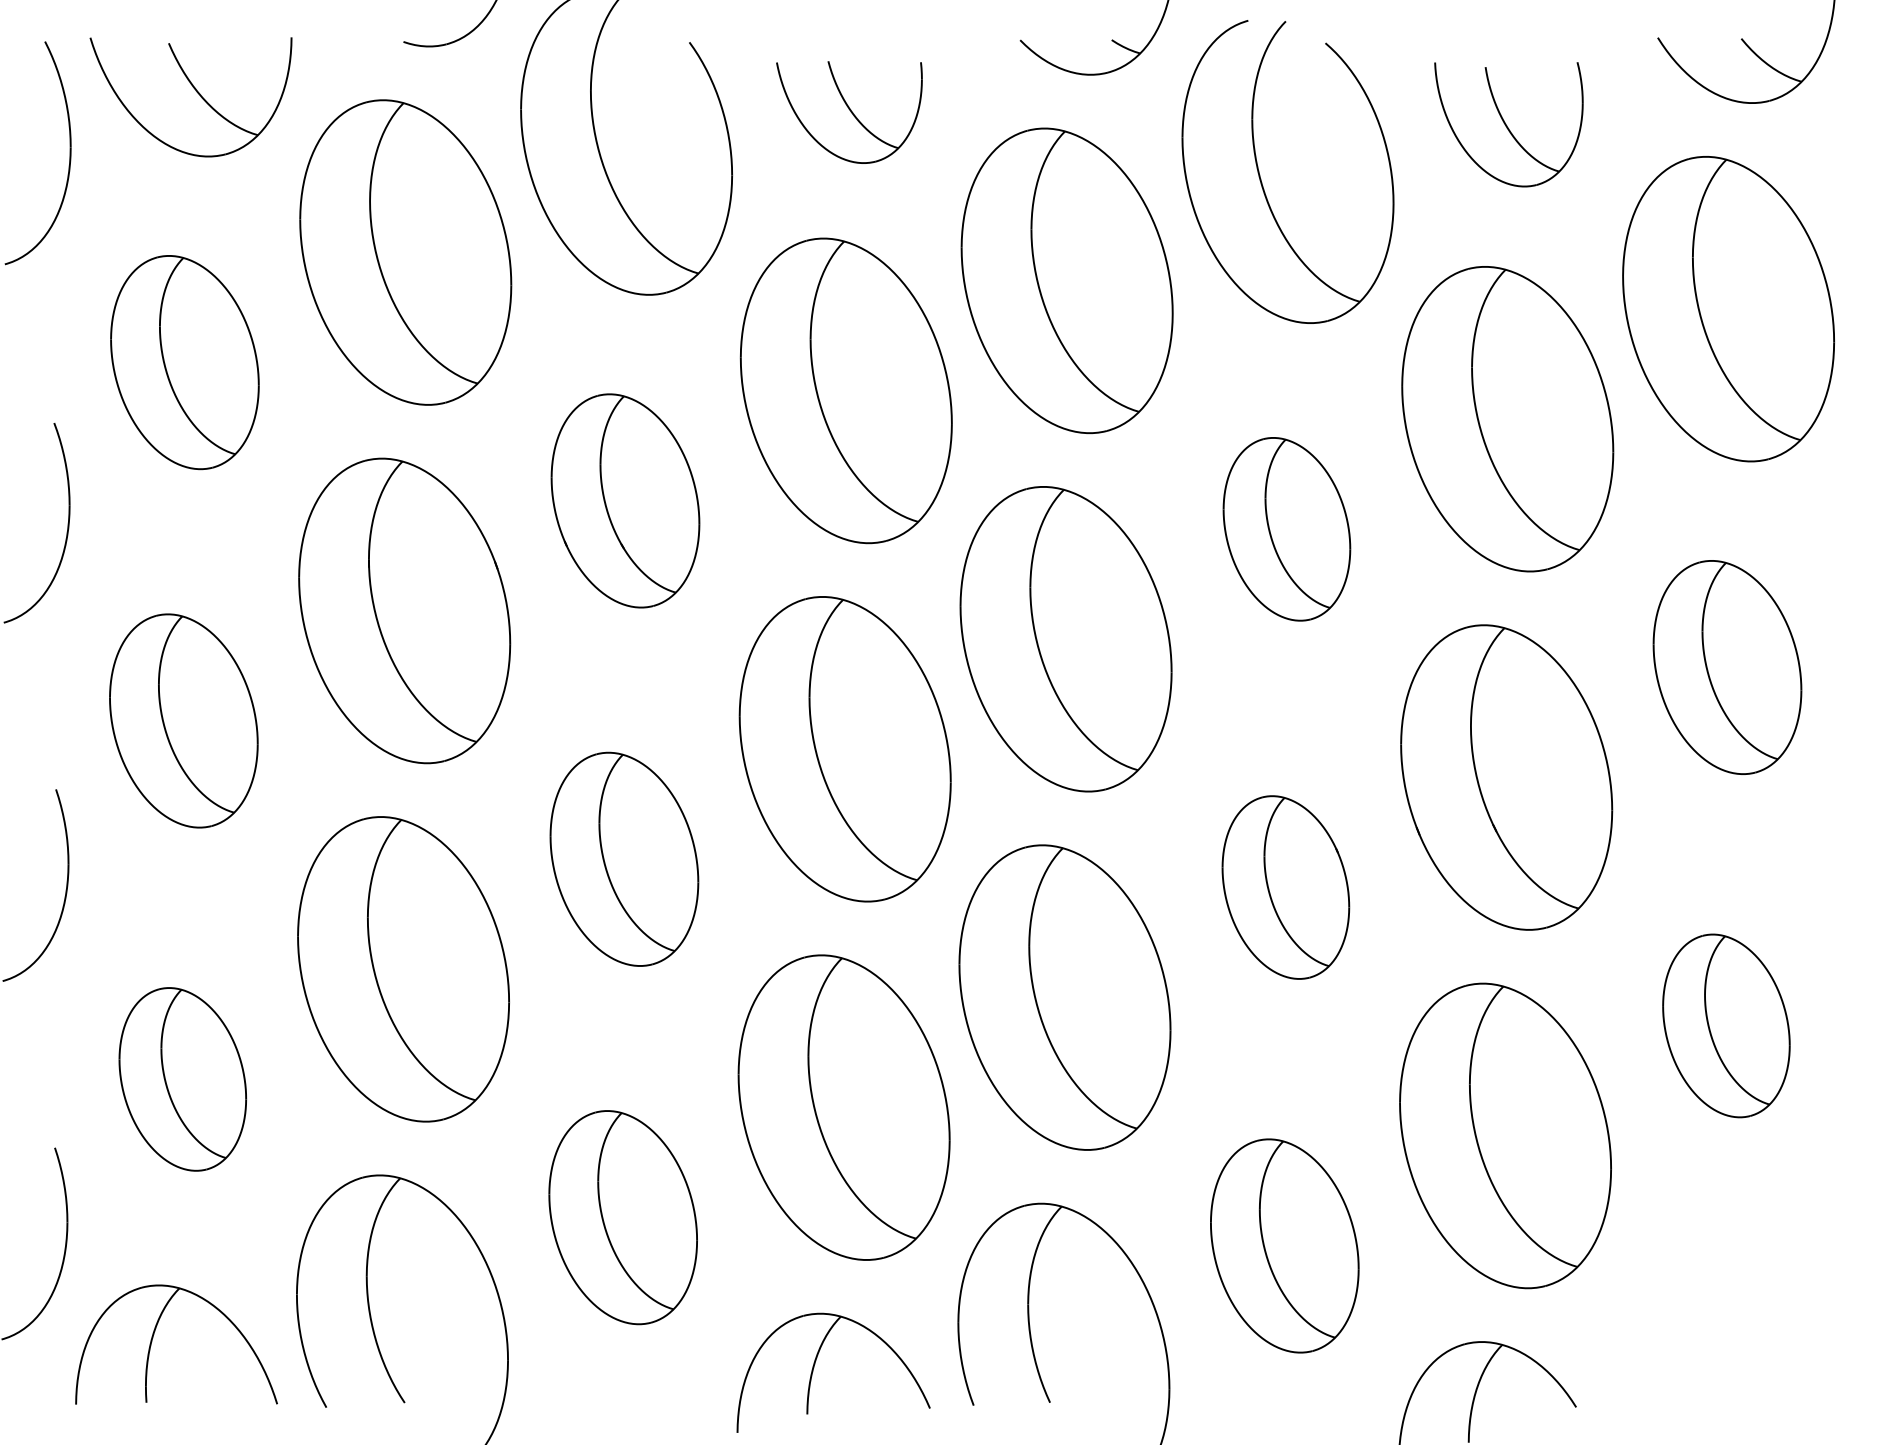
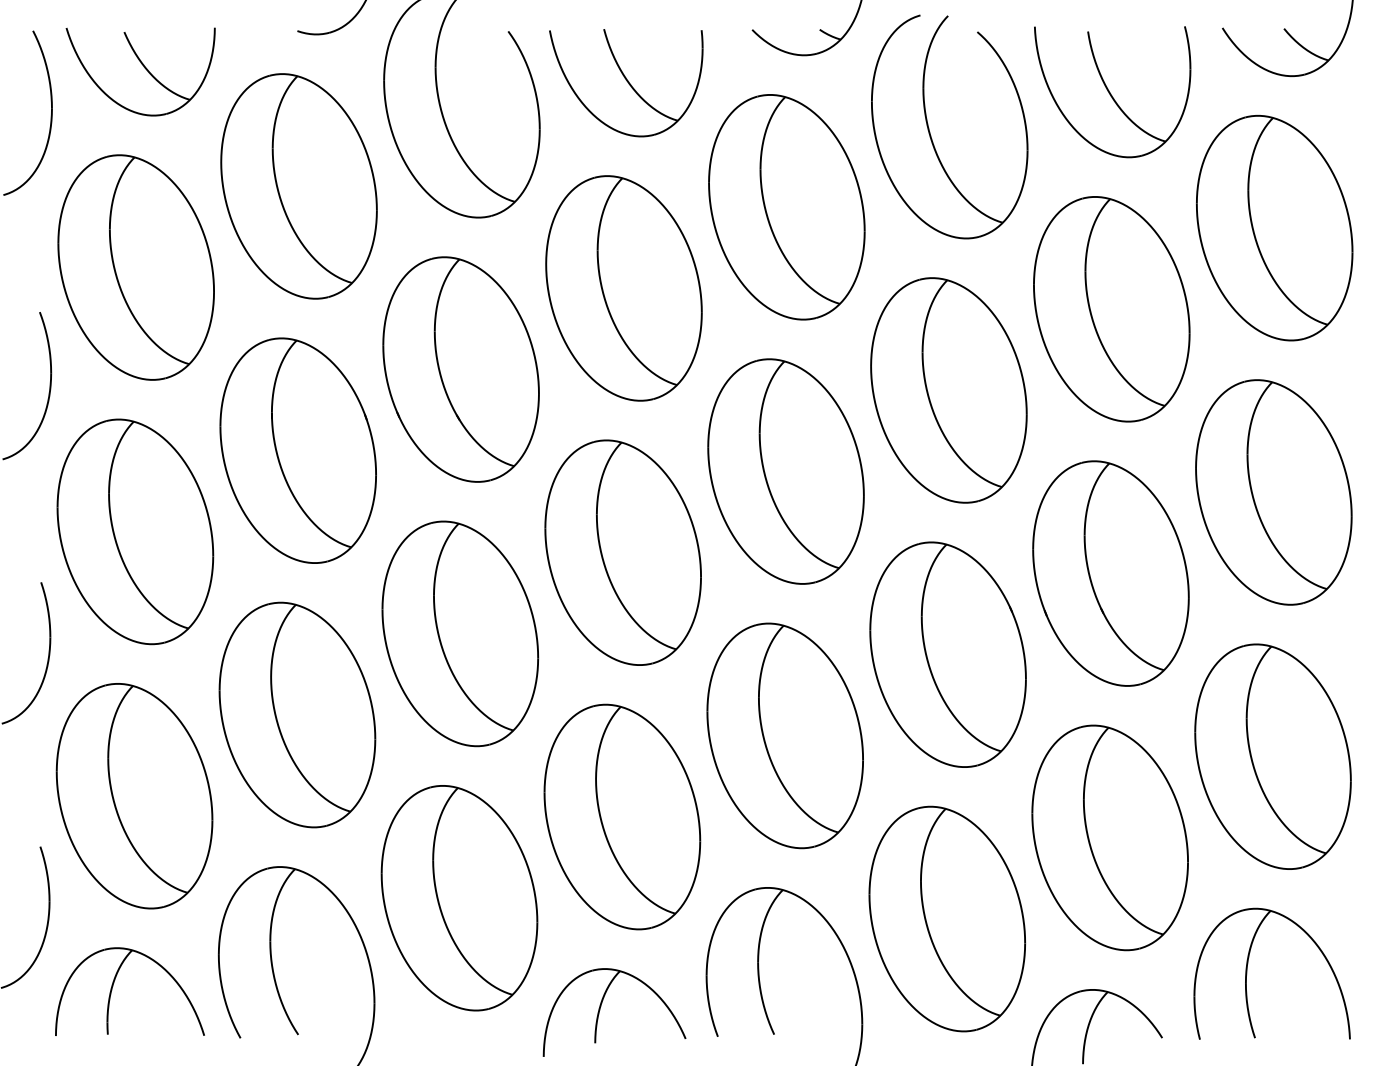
part: (849, 112) -> (626, 83), size x1.43
part: (1508, 124) -> (1112, 91), size x1.43
part: (184, 362) -> (135, 267), size x1.43
part: (625, 500) -> (461, 369), size x1.43
part: (1286, 529) -> (948, 390), size x1.67
part: (1727, 667) -> (1273, 492), size x1.43
part: (183, 720) -> (135, 531), size x1.43
part: (624, 859) -> (460, 634), size x1.43
part: (1285, 887) -> (947, 654), size x1.67
part: (1726, 1025) -> (1273, 756), size x1.67
part: (182, 1079) -> (134, 796), size x1.67
part: (622, 1217) -> (458, 898), size x1.43
part: (1284, 1245) -> (947, 918), size x1.43
part: (1691, 1318) -> (1247, 972), added

